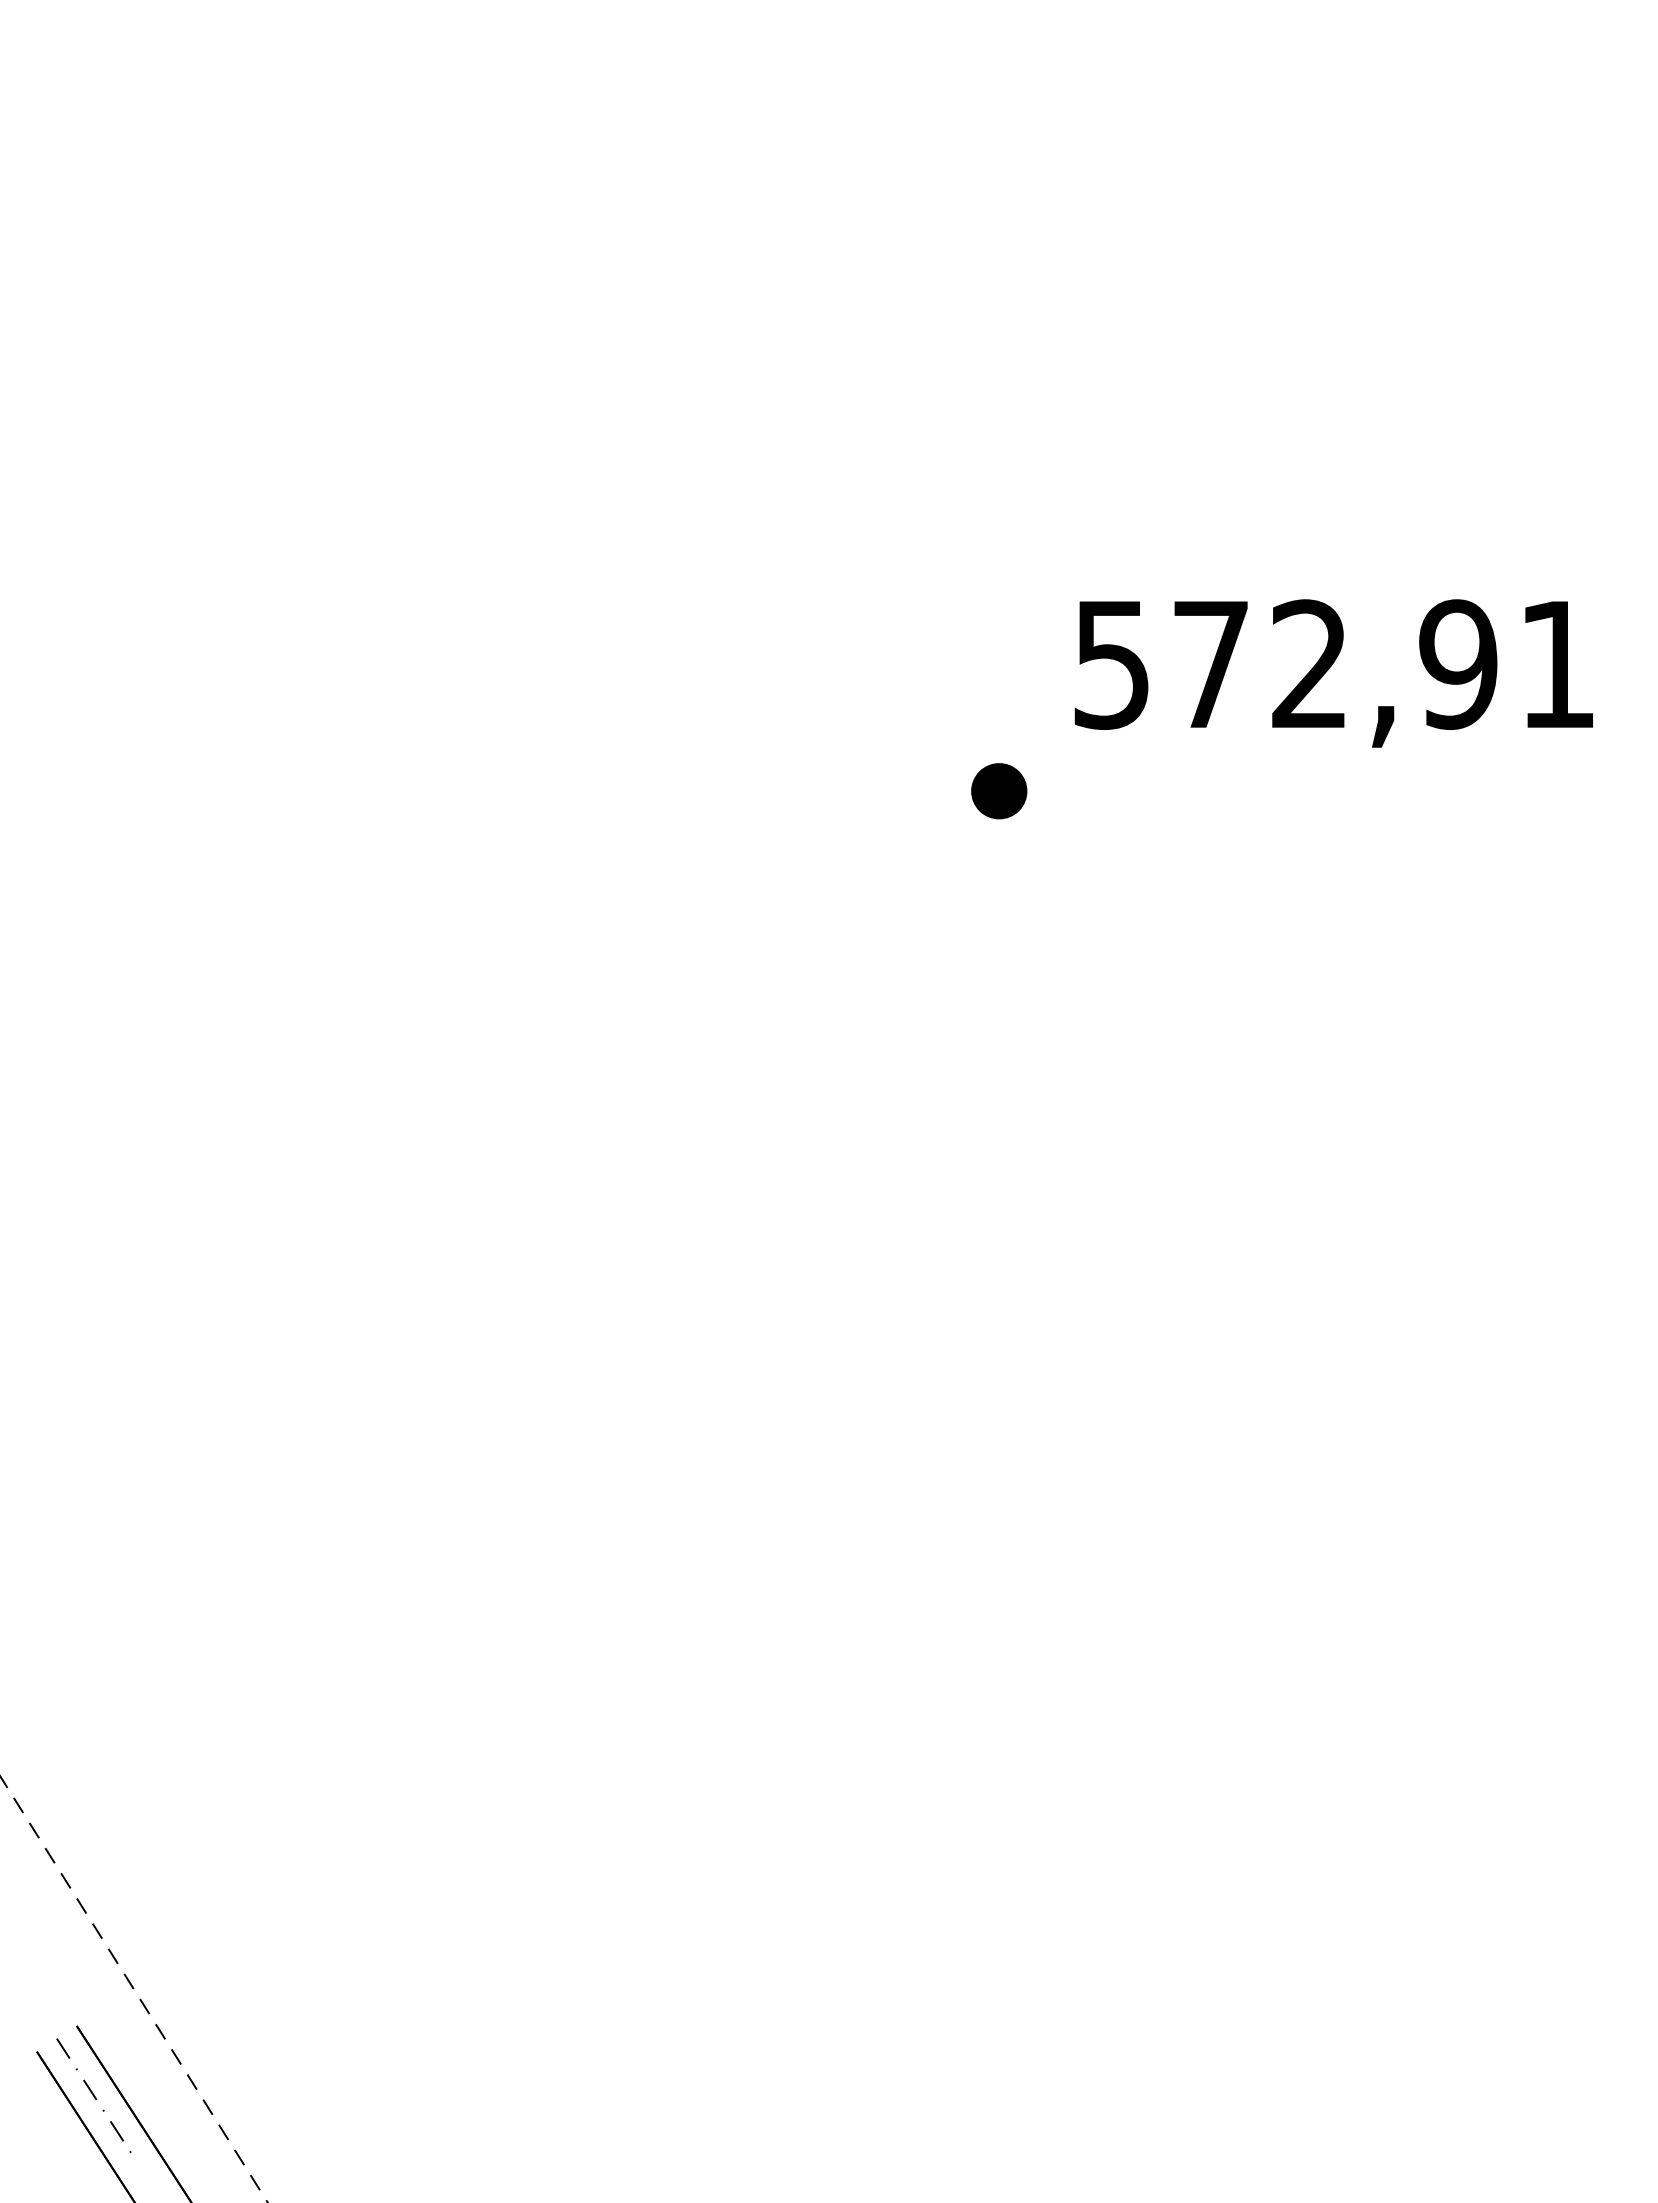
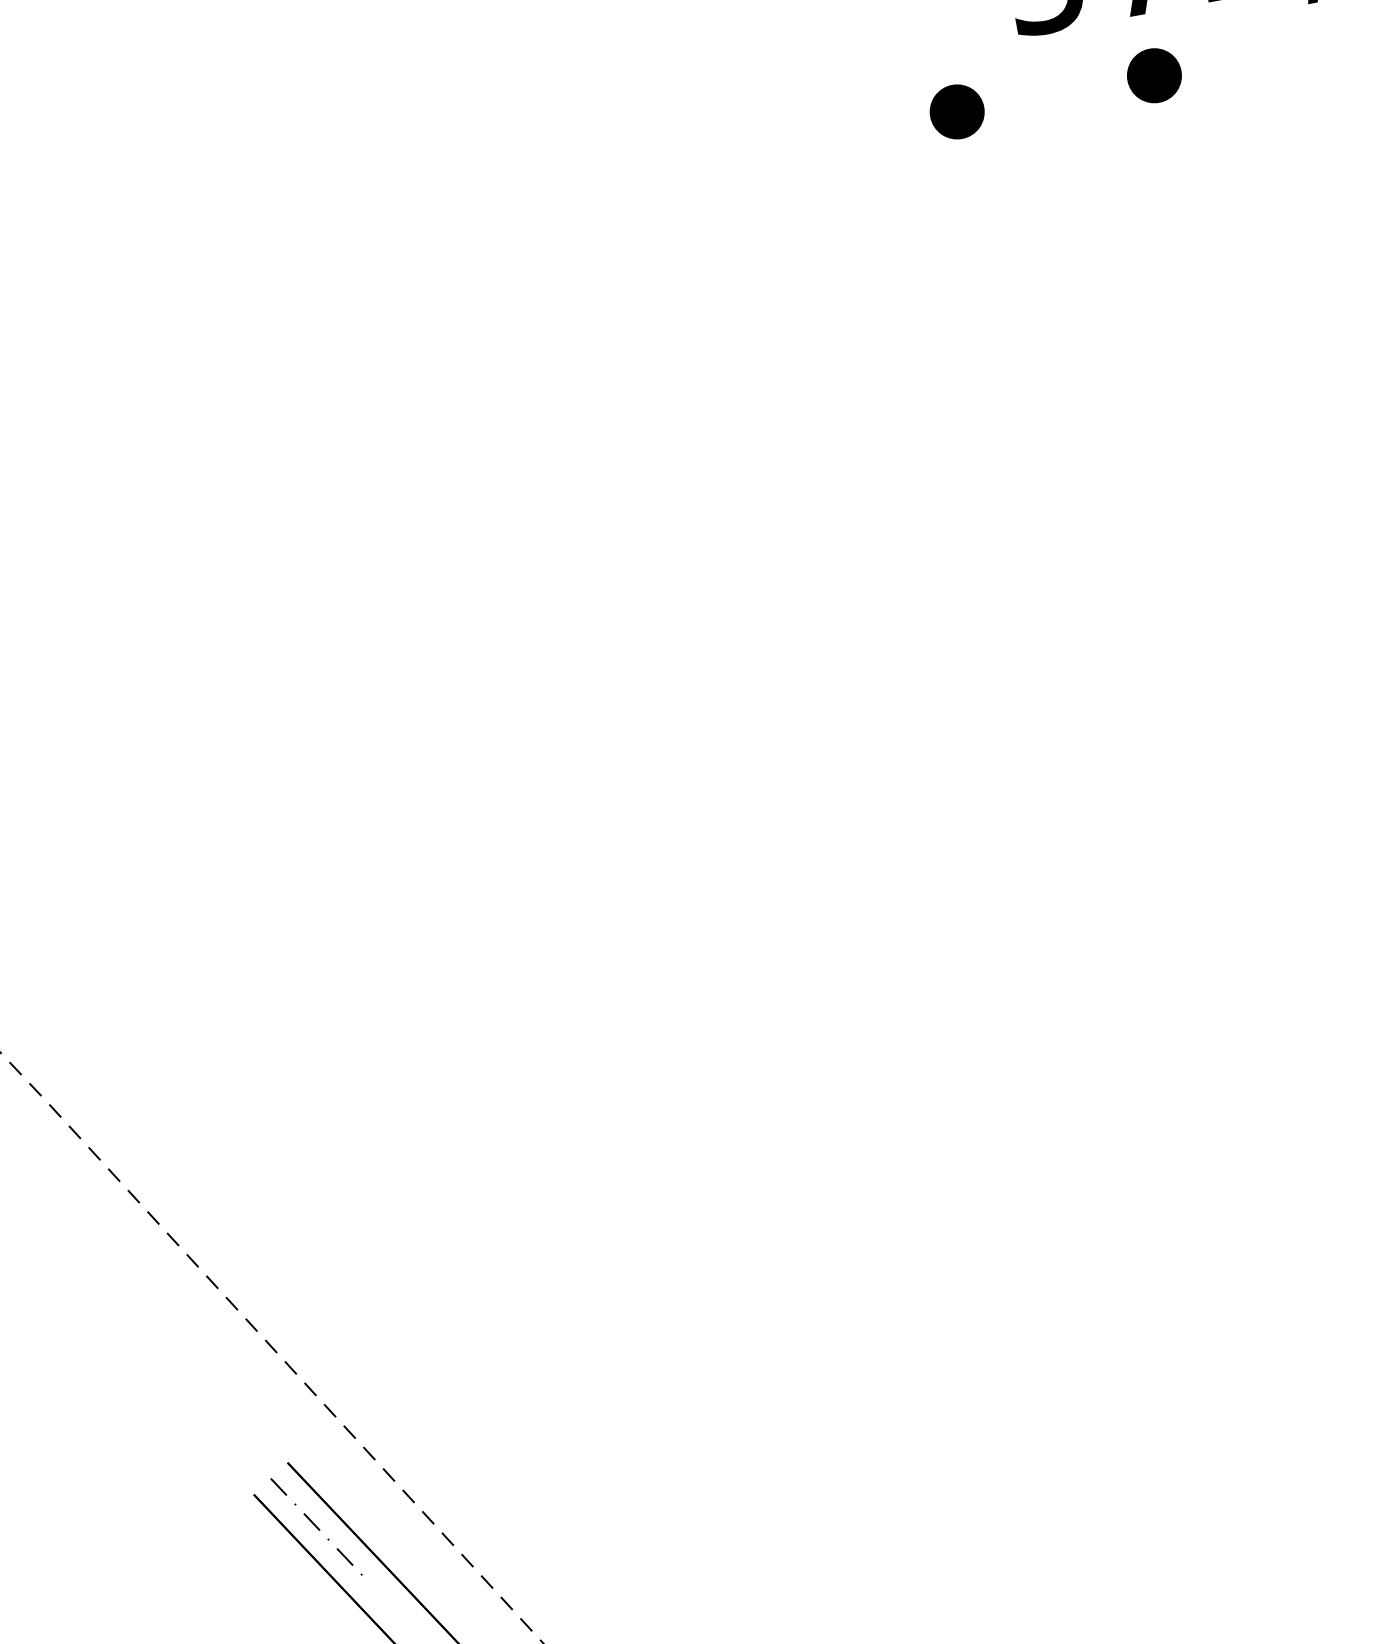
part: (1204, 791) -> (1154, 75), added

